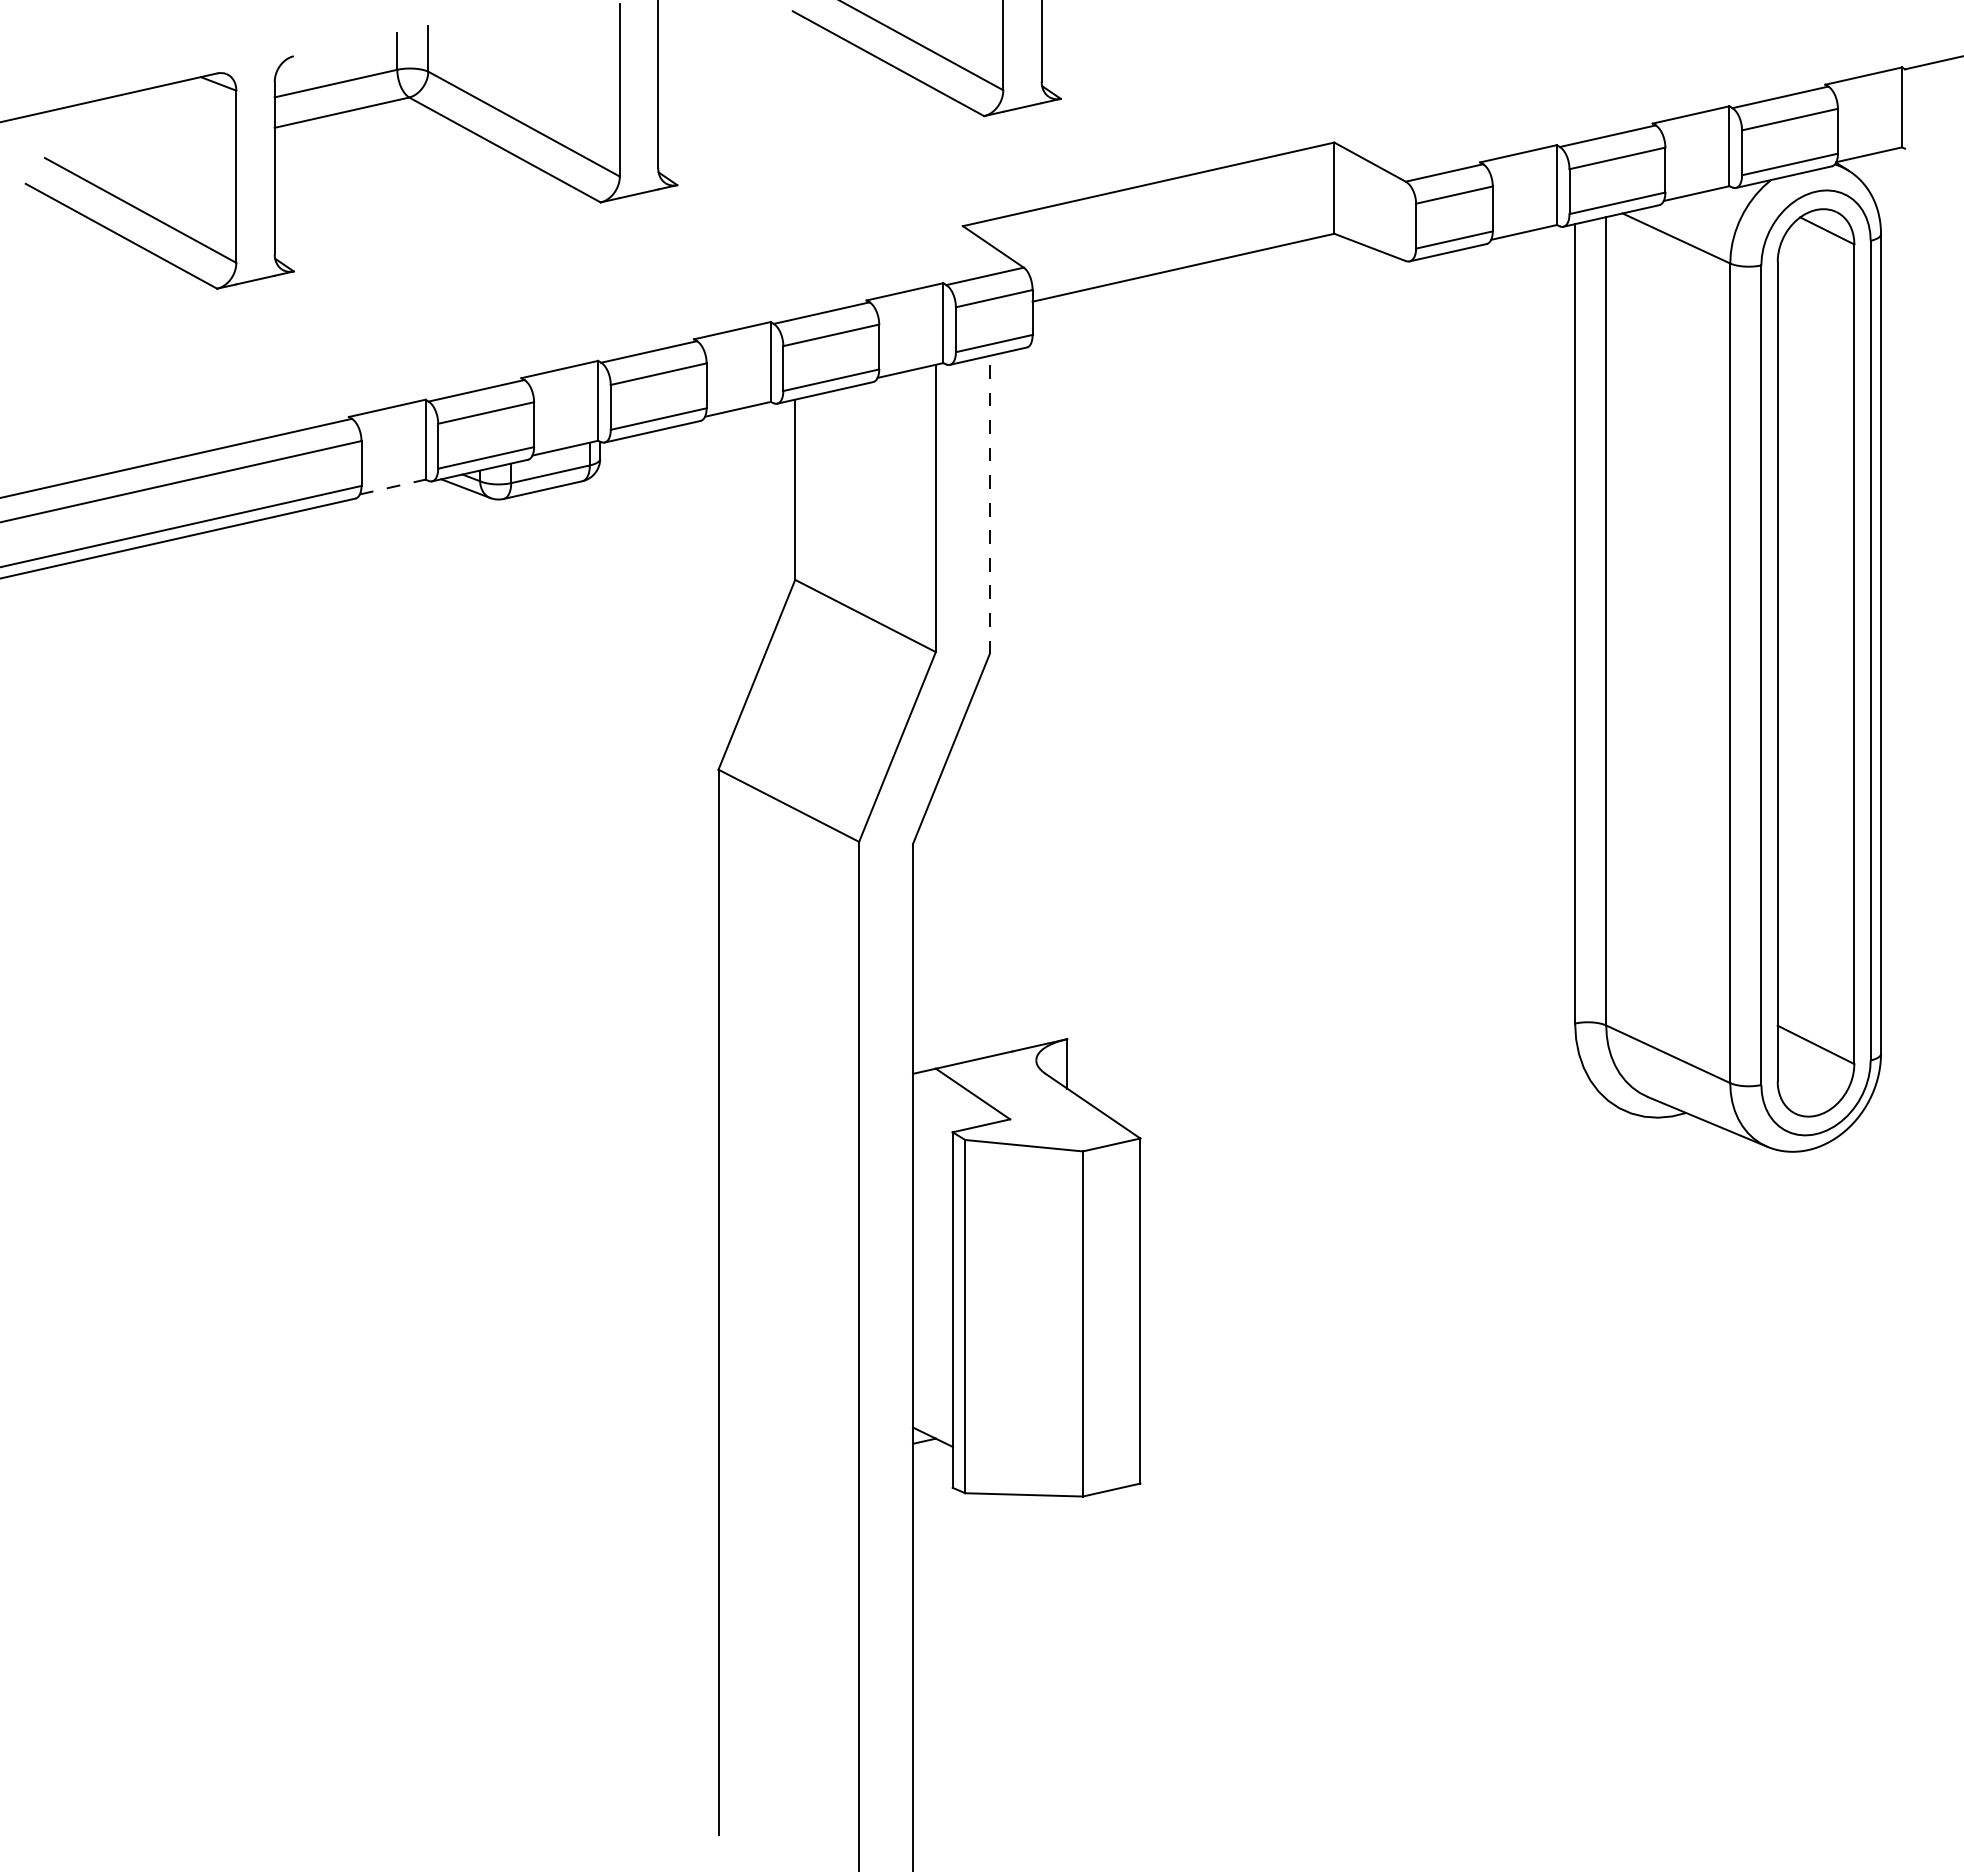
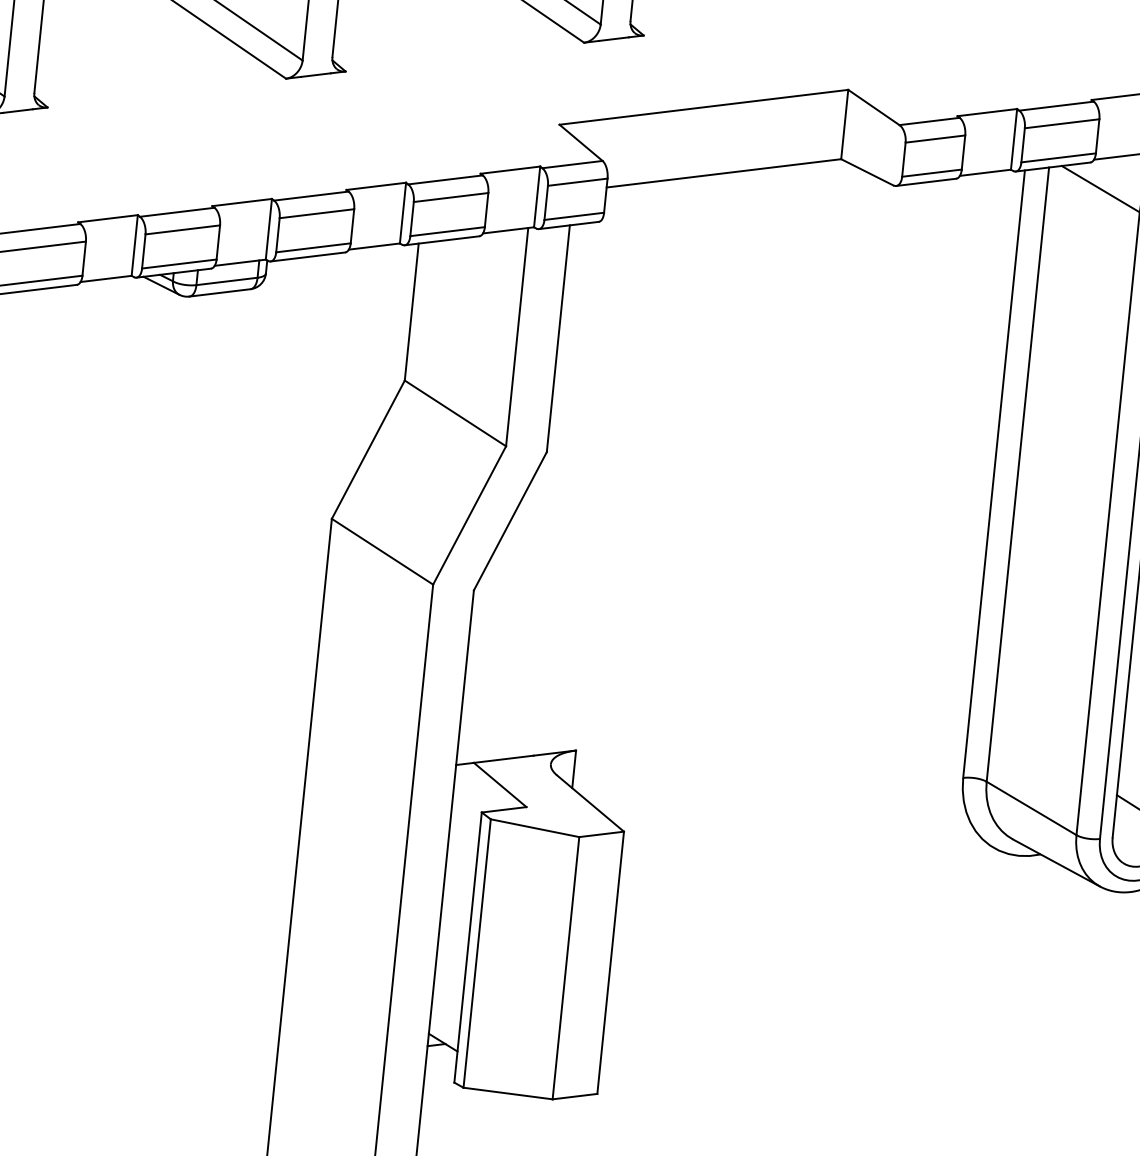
line: (392, 487) -> (105, 279), dashed -> solid
line: (989, 504) -> (558, 338), dashed -> solid

